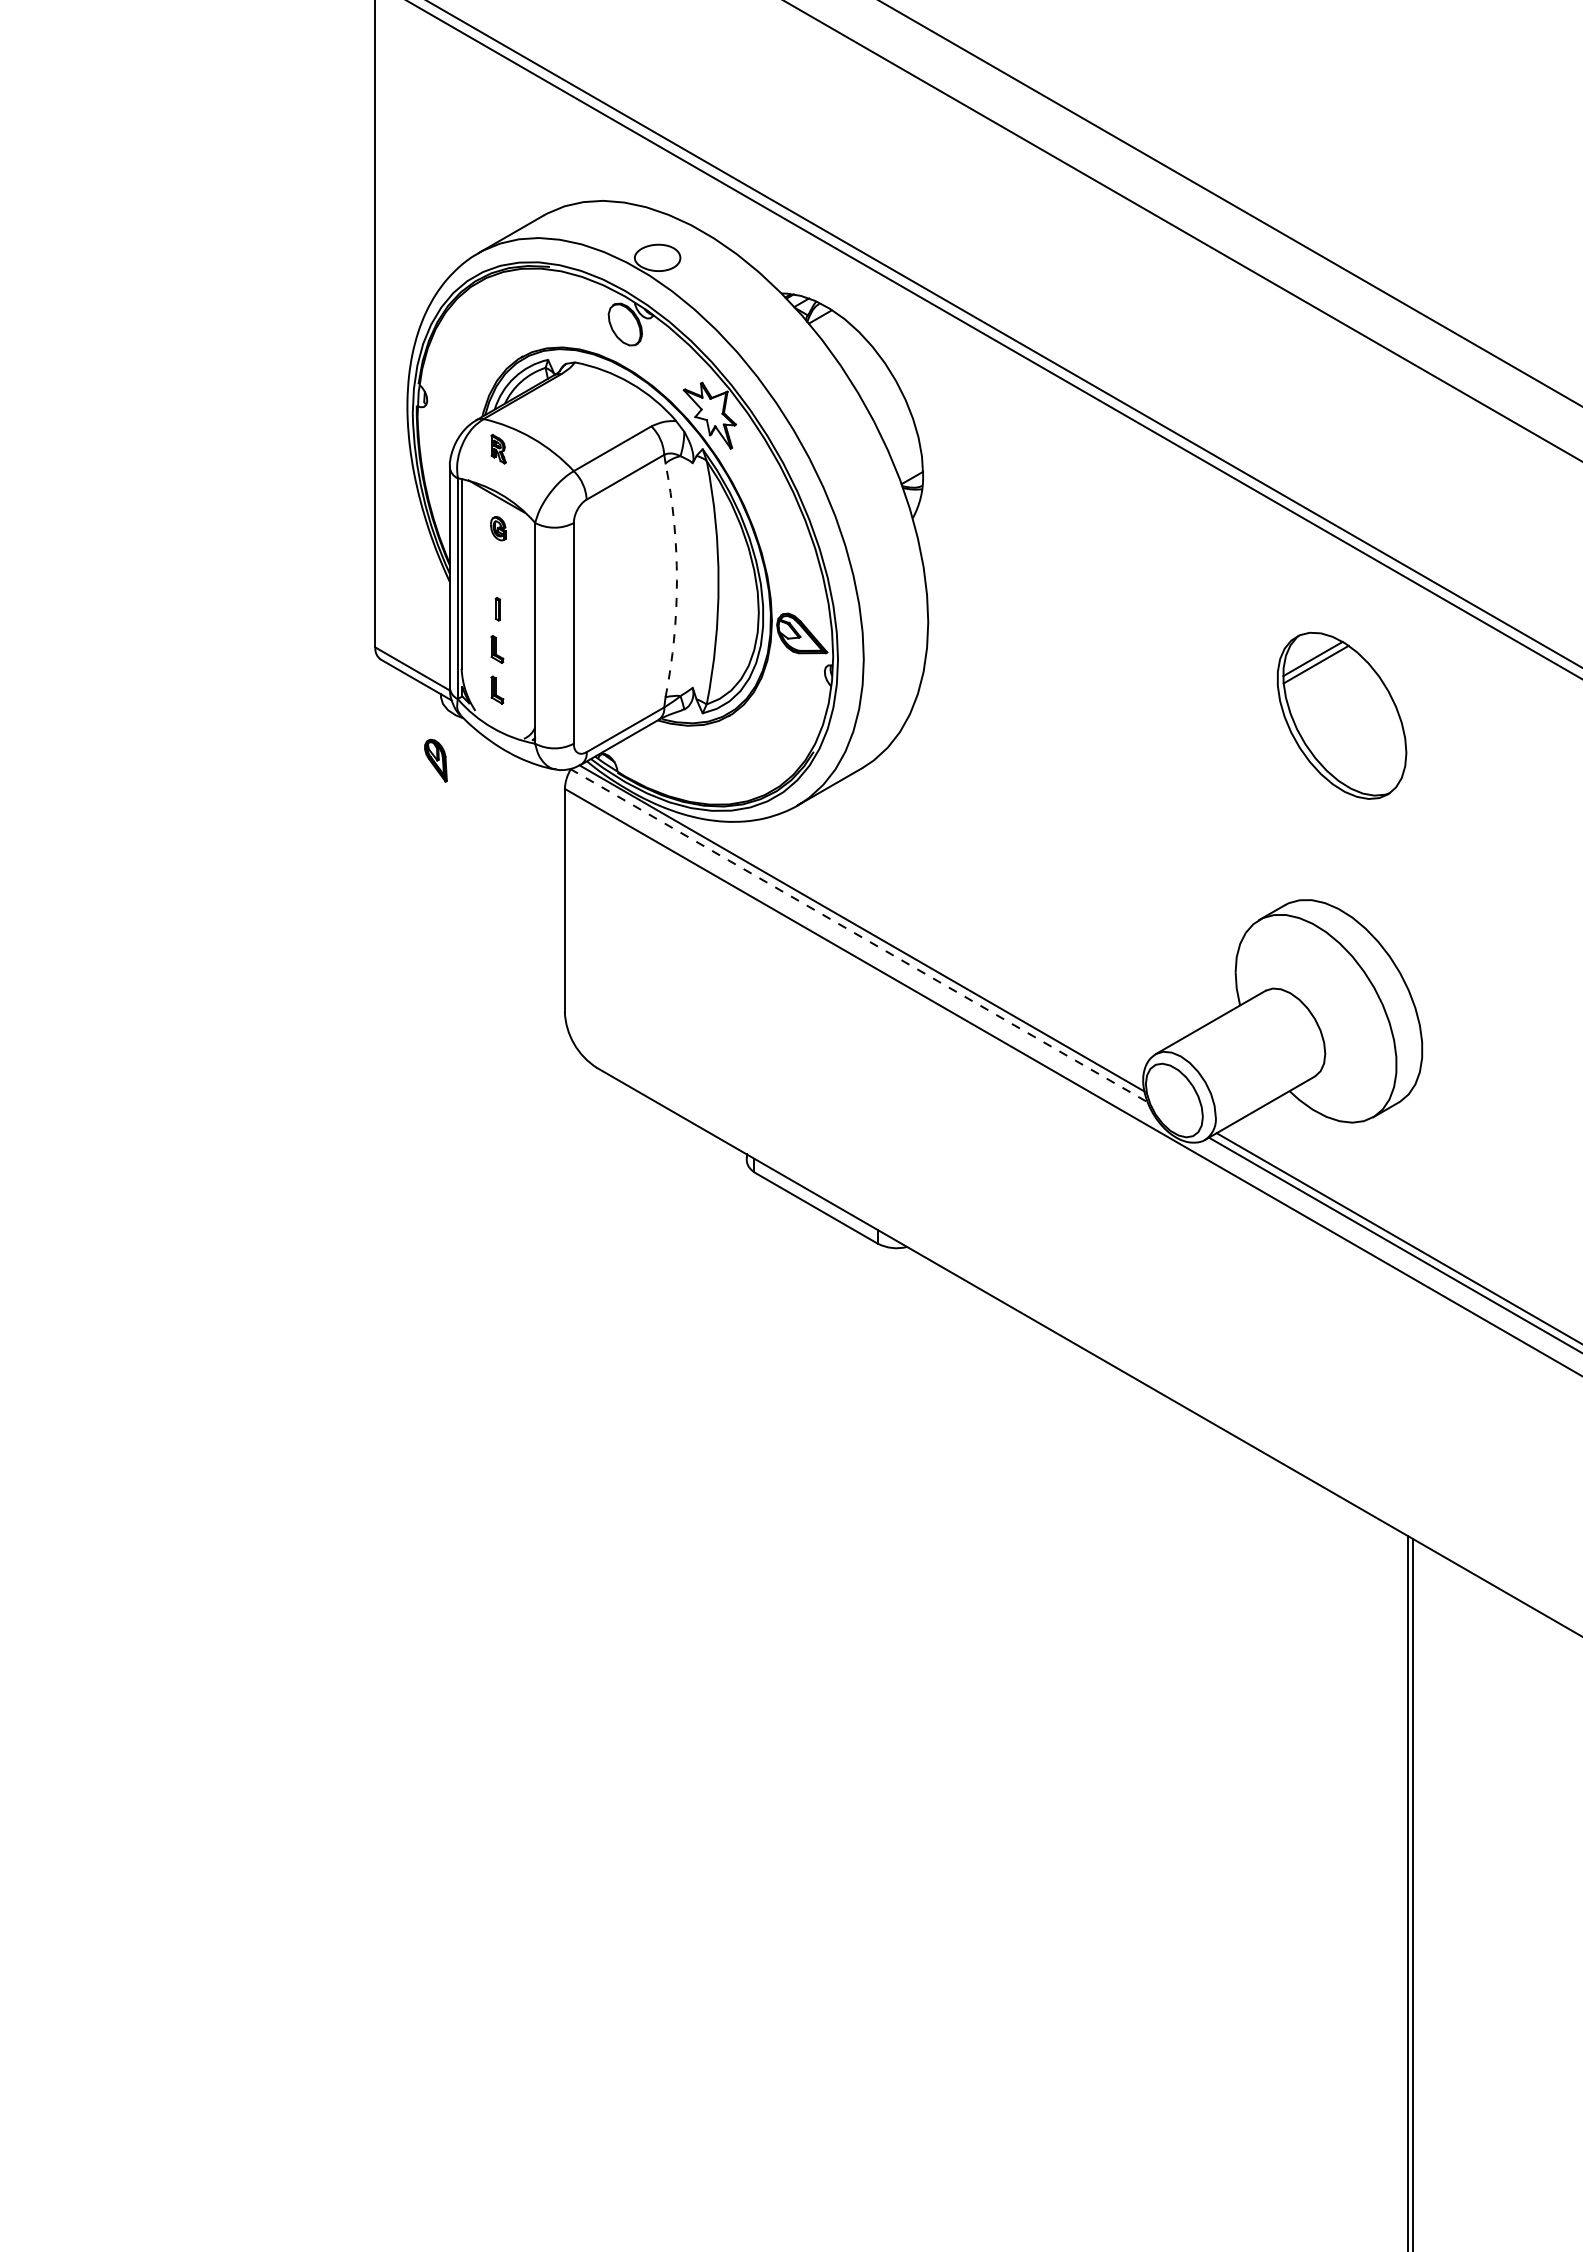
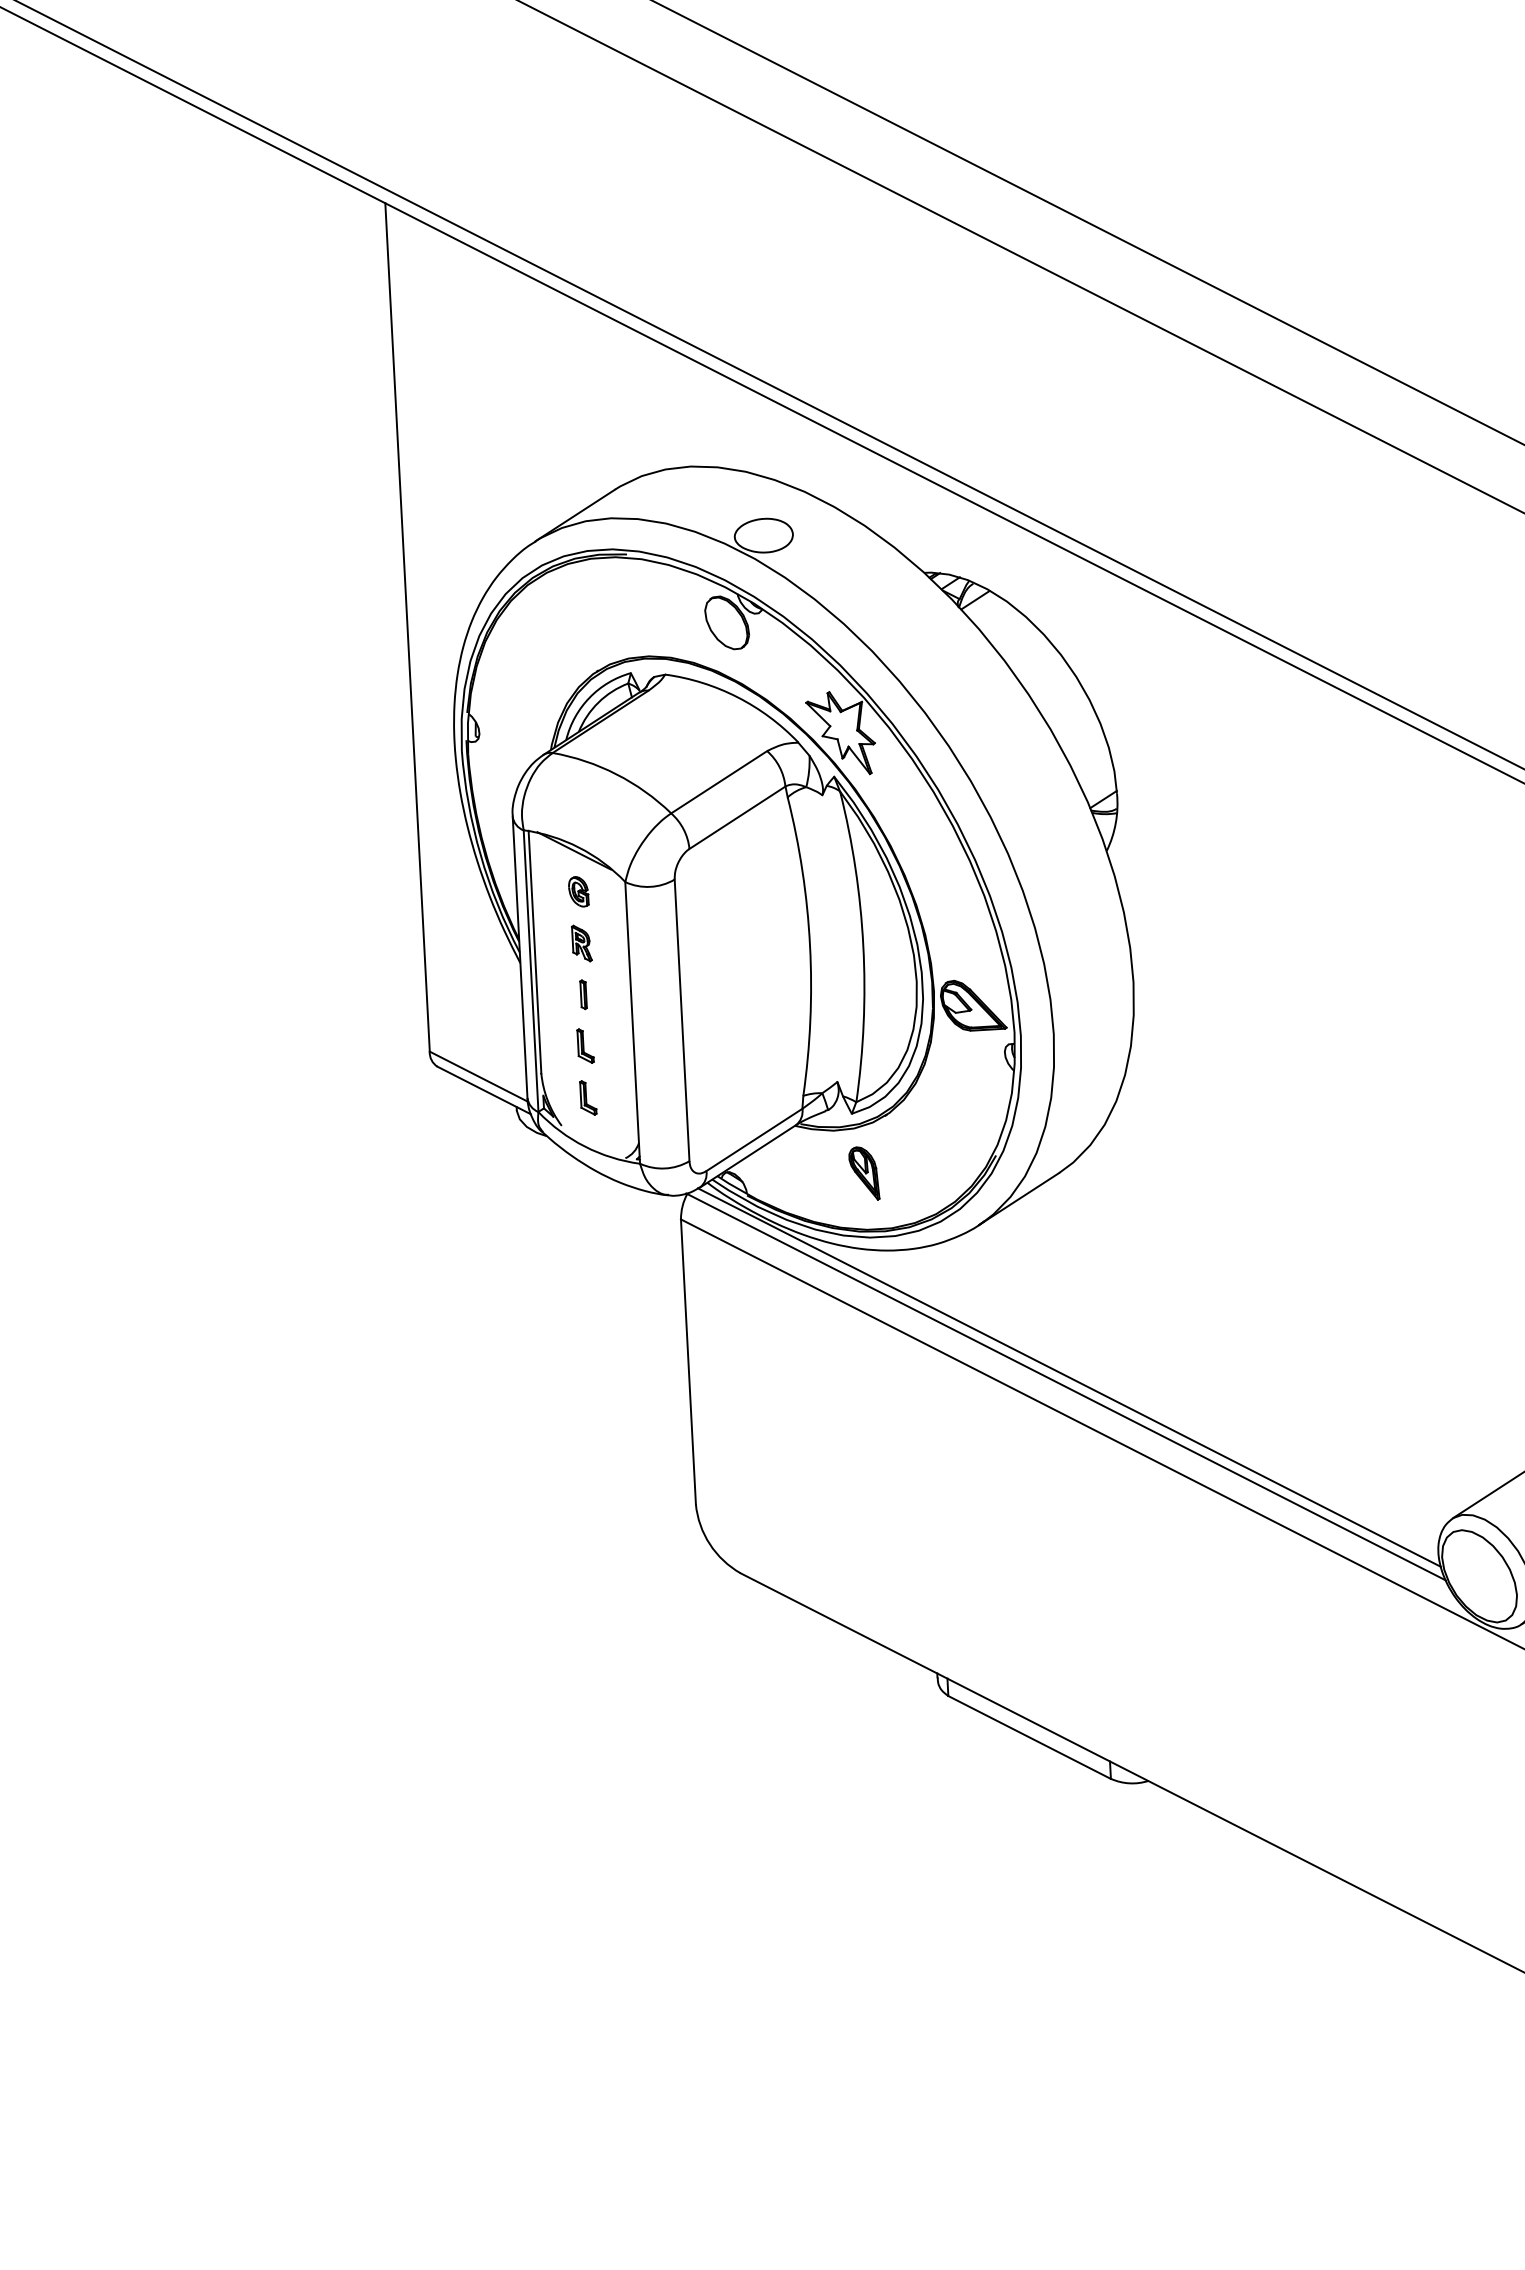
part: (498, 449) -> (581, 943), moved
arc: (676, 580) -> (809, 946), dashed -> solid
part: (435, 760) -> (863, 1173), moved
line: (858, 935) -> (1065, 1386), dashed -> solid

